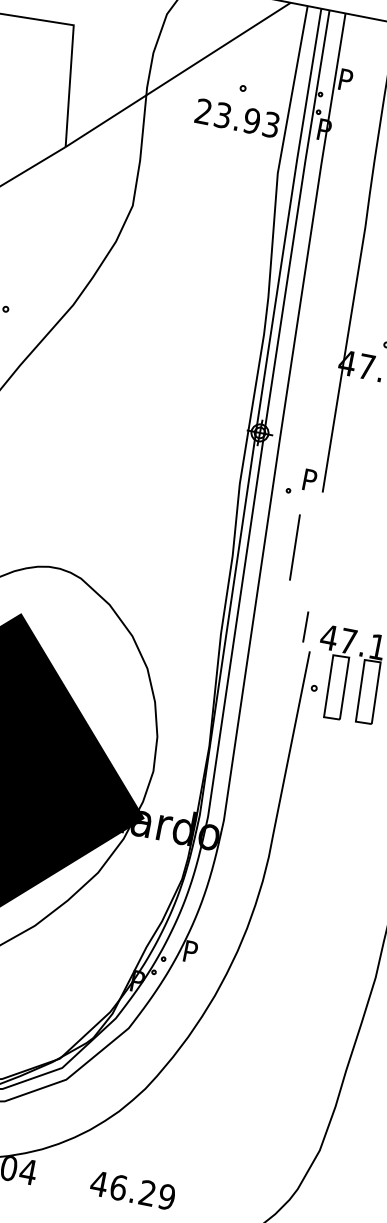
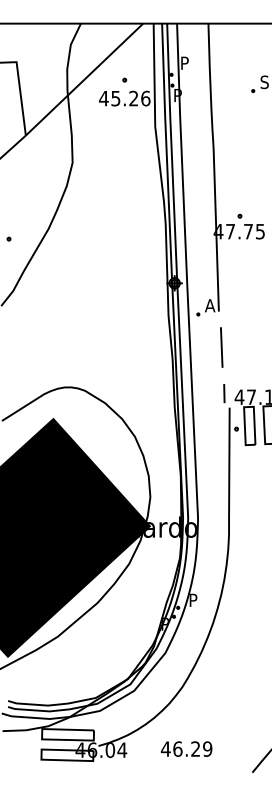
text: (236, 118) -> (124, 98), 23.93 -> 45.26
text: (310, 480) -> (210, 305), P -> A
line: (294, 547) -> (221, 347), moved

